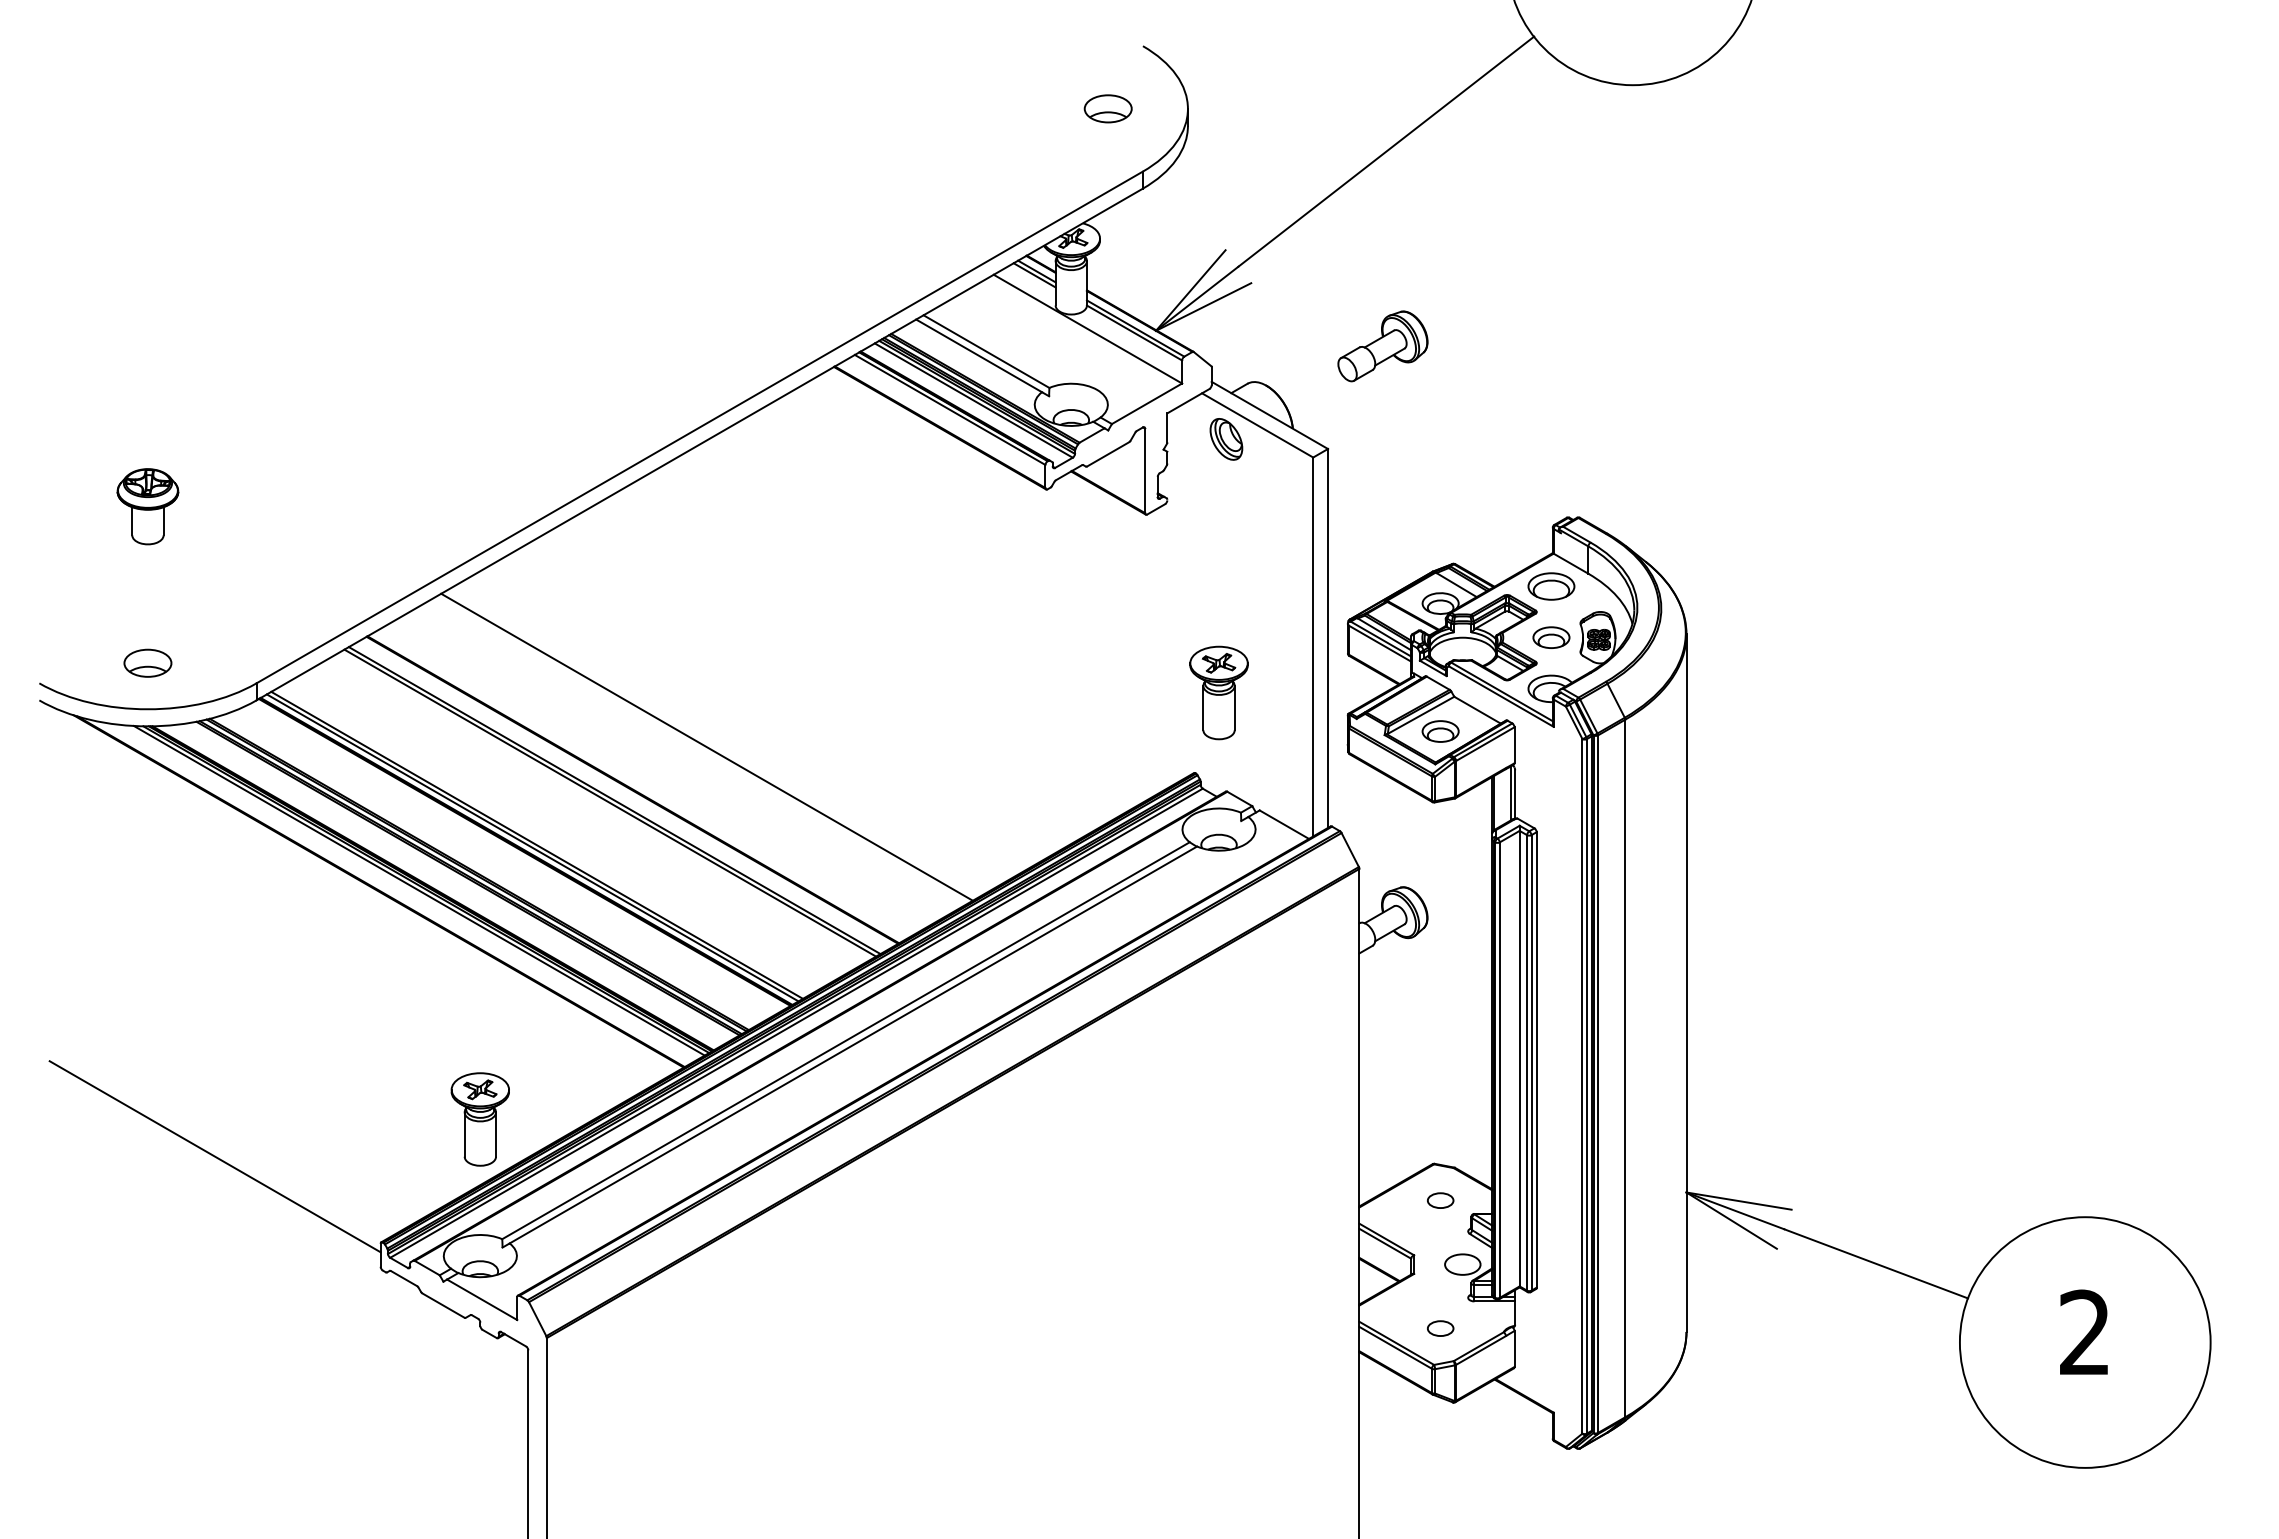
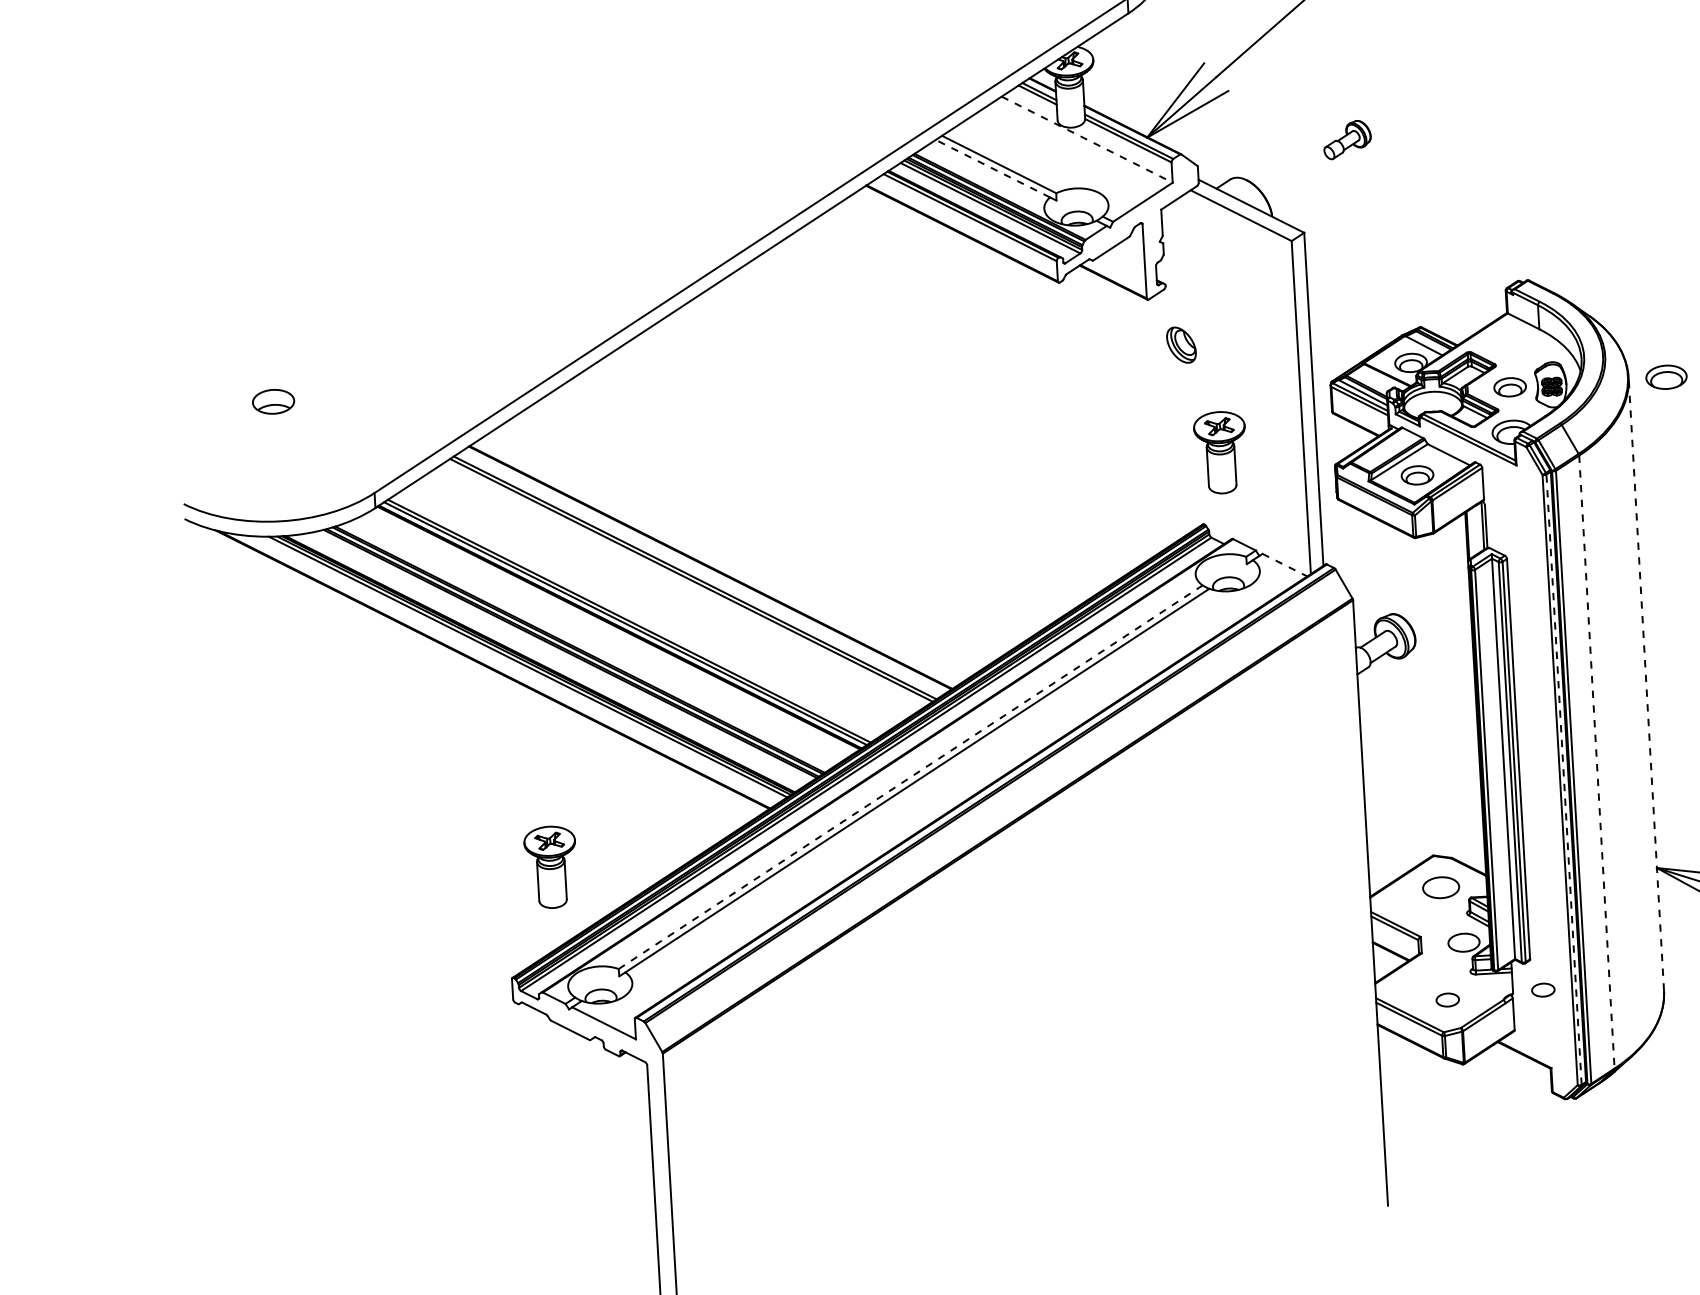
line: (1087, 329) -> (1086, 140), solid -> dashed
part: (1382, 346) -> (1346, 139), size x0.6
line: (979, 355) -> (993, 168), solid -> dashed
part: (1226, 439) -> (1181, 345), moved
part: (147, 506) -> (269, 343), removed
part: (1551, 586) -> (1666, 377), moved
part: (147, 662) -> (273, 401), moved
line: (706, 746) -> (773, 525), removed
line: (1284, 824) -> (1285, 565), solid -> dashed
line: (1686, 983) -> (1646, 684), solid -> dashed
line: (846, 1040) -> (911, 777), solid -> dashed
line: (1625, 1068) -> (1597, 762), solid -> dashed
line: (1586, 1085) -> (1563, 779), solid -> dashed
part: (479, 1119) -> (550, 867), moved
line: (214, 1156) -> (361, 910), removed
part: (1440, 1200) -> (1441, 887), size x1.6
part: (1549, 1323) -> (1543, 990), added

